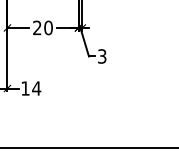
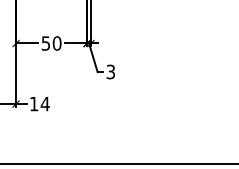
text: (36, 27) -> (45, 43), 20 -> 50

